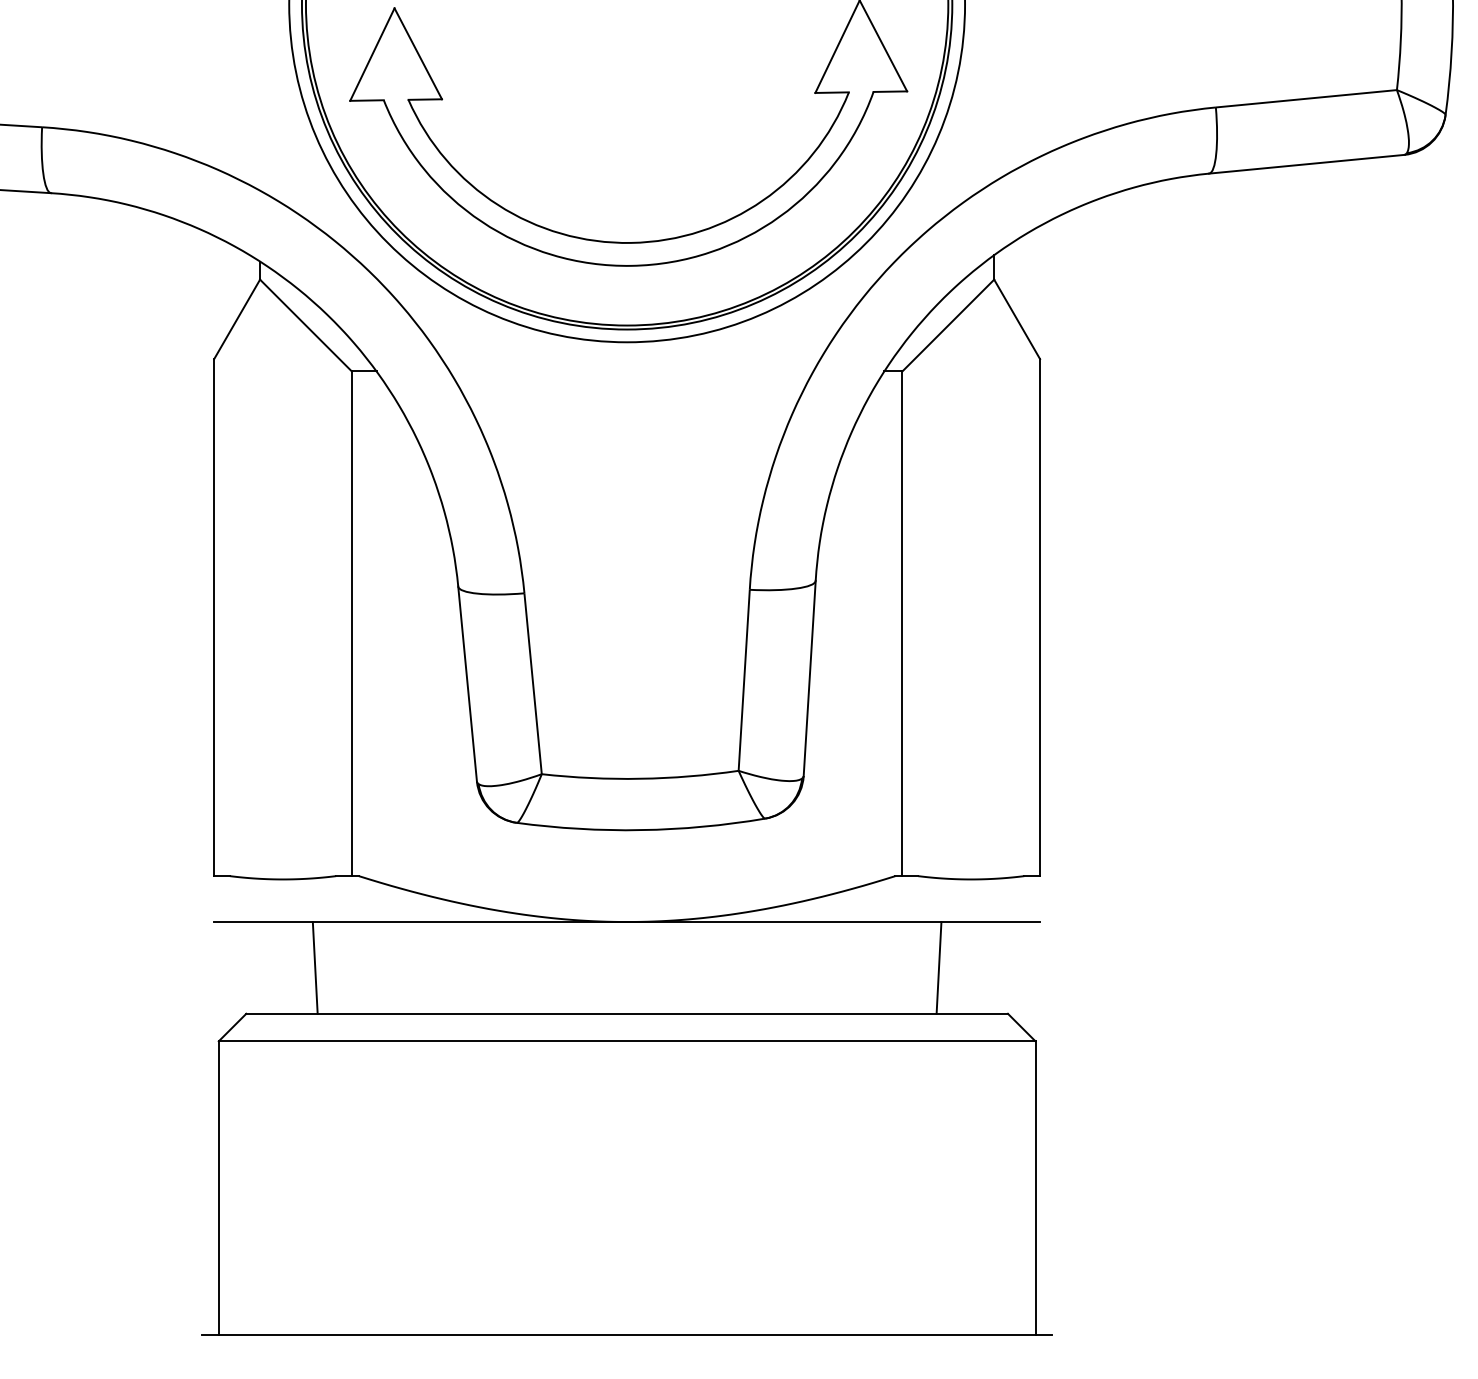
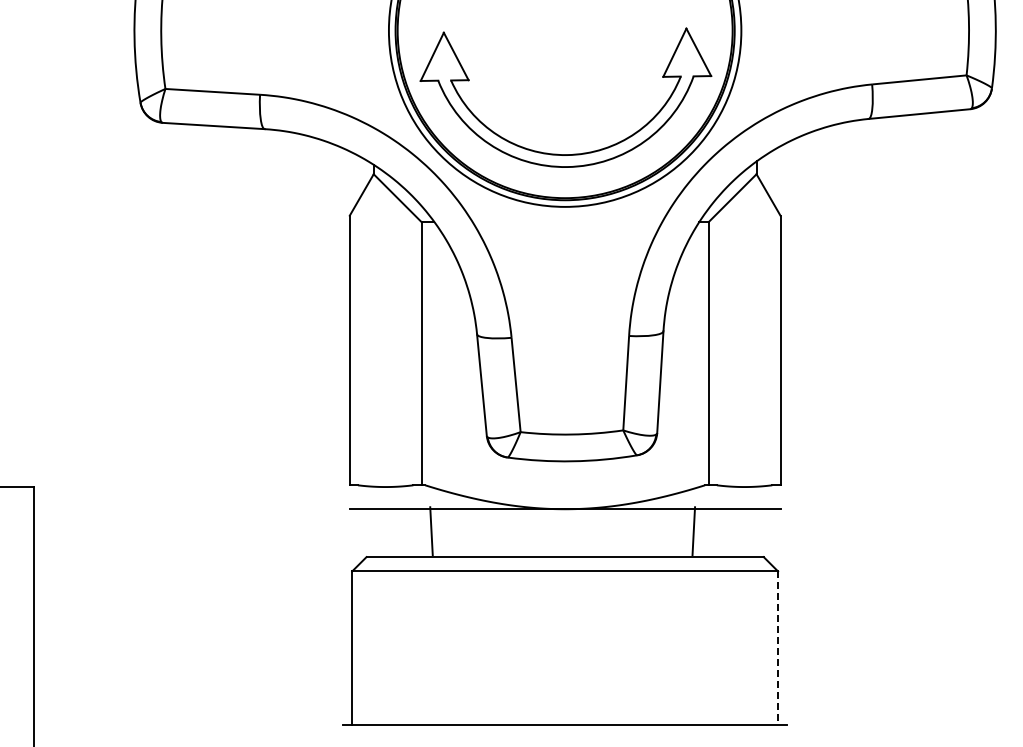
line: (315, 968) -> (431, 531), moved
line: (938, 968) -> (693, 531), moved
line: (1036, 1189) -> (778, 648), solid -> dashed

